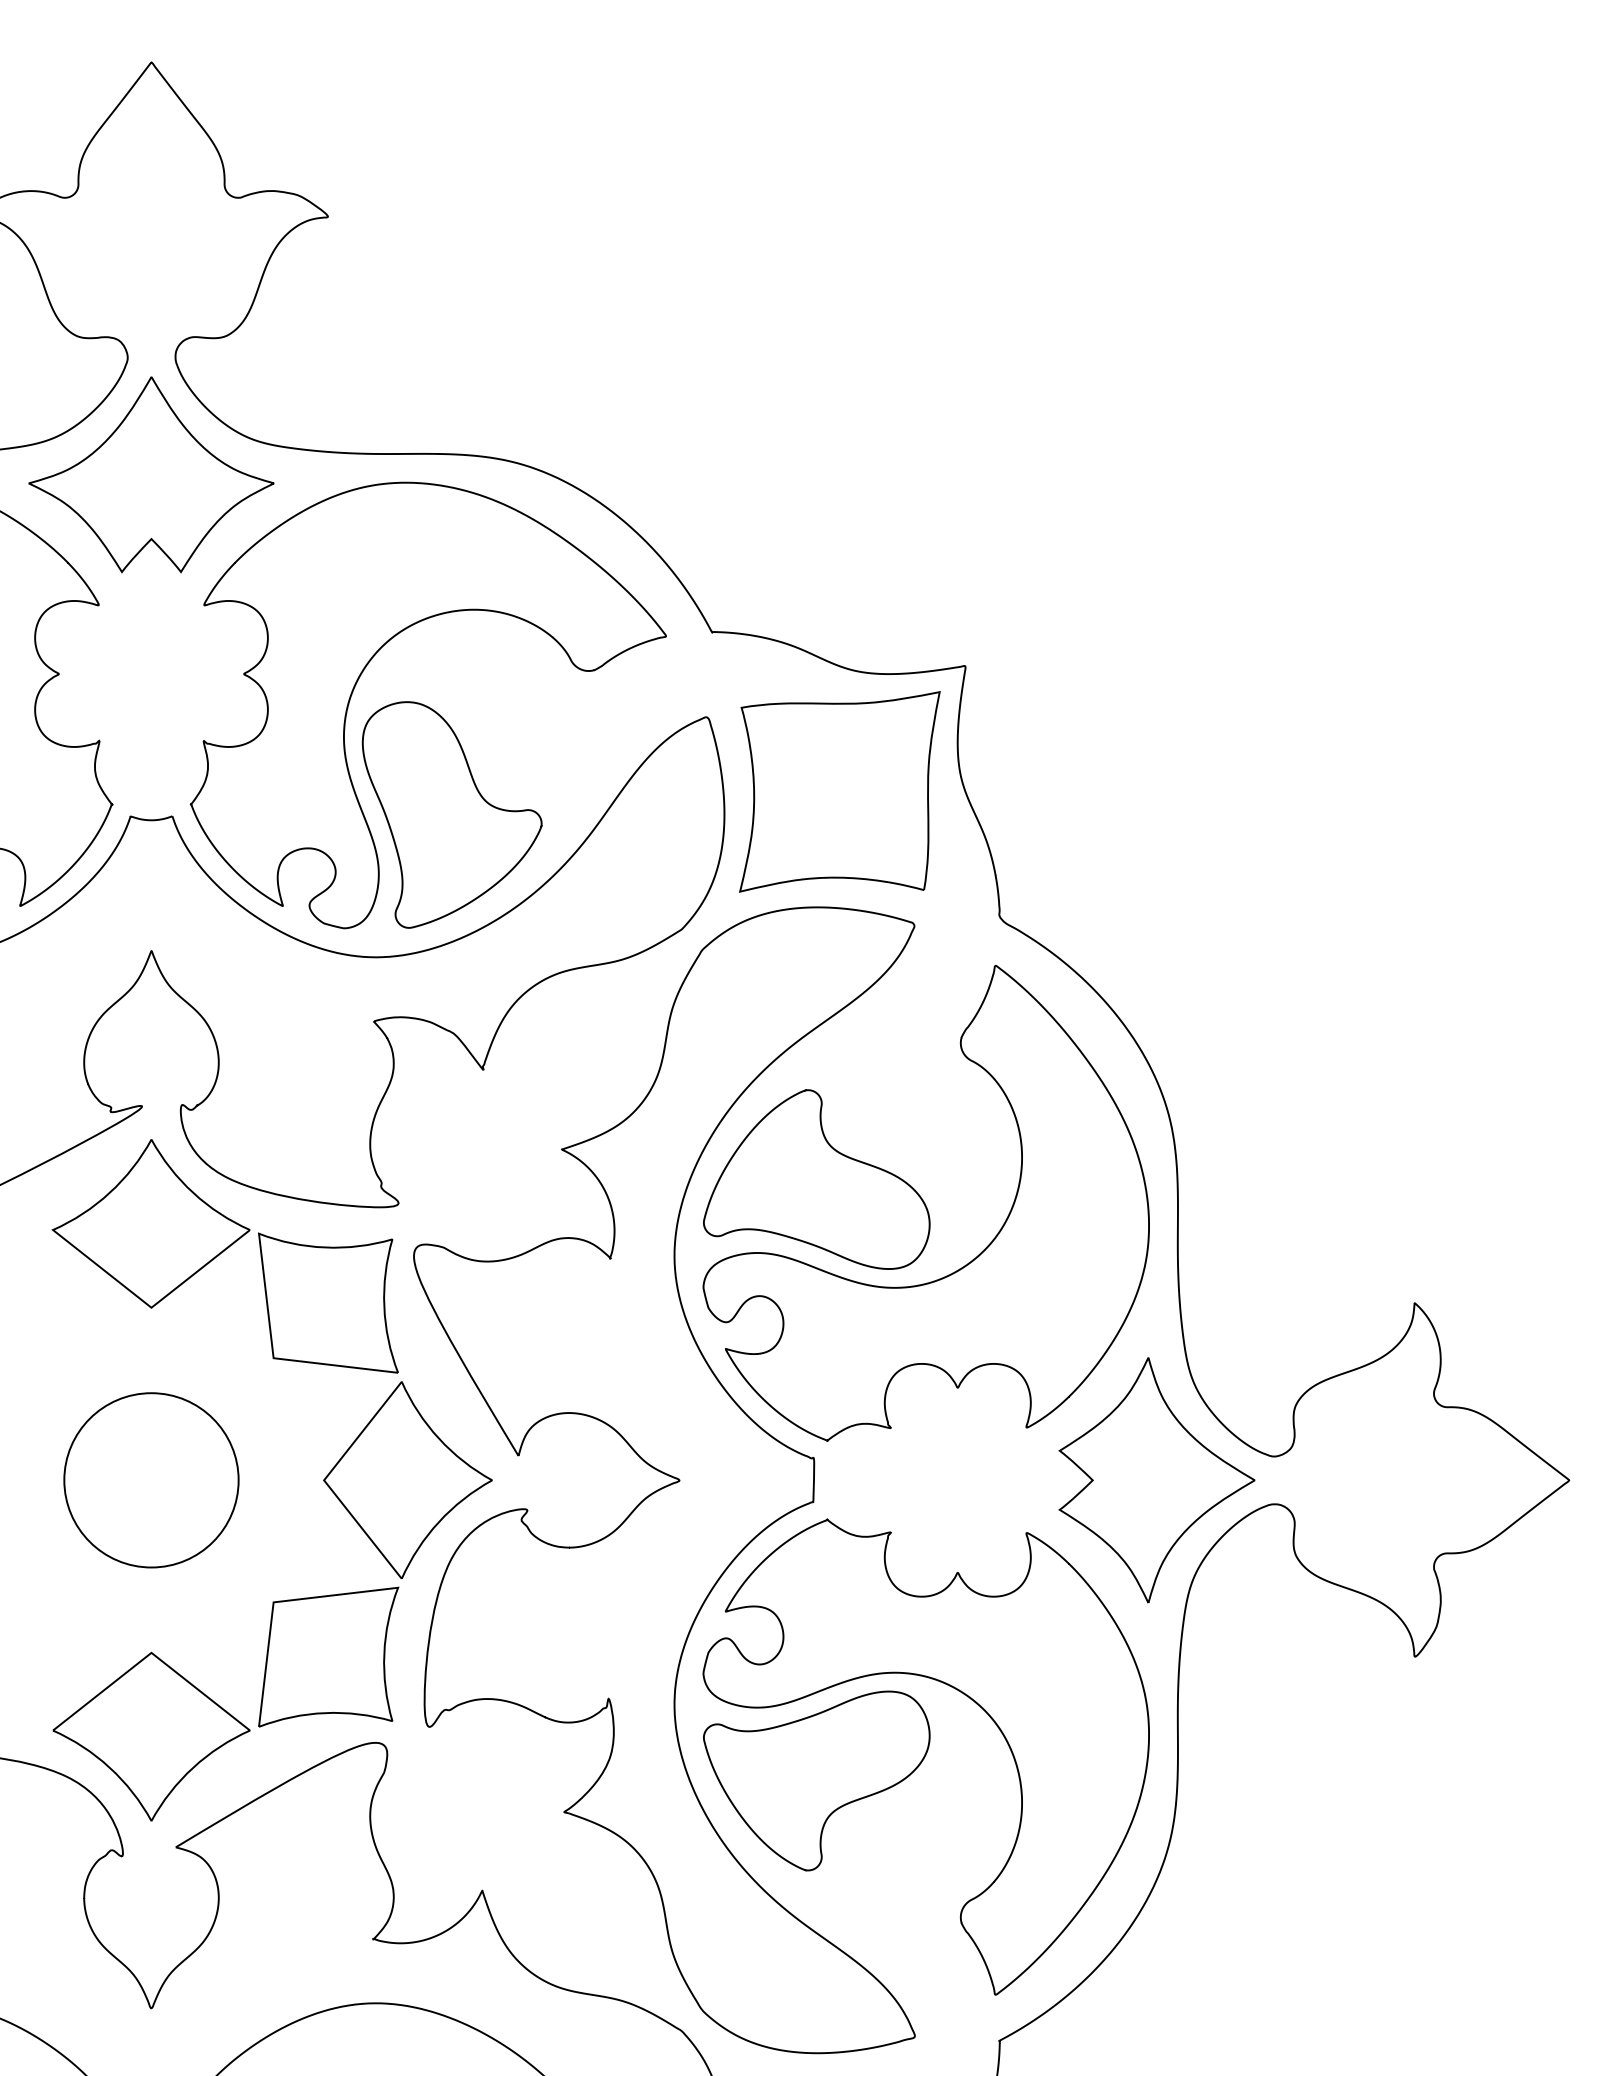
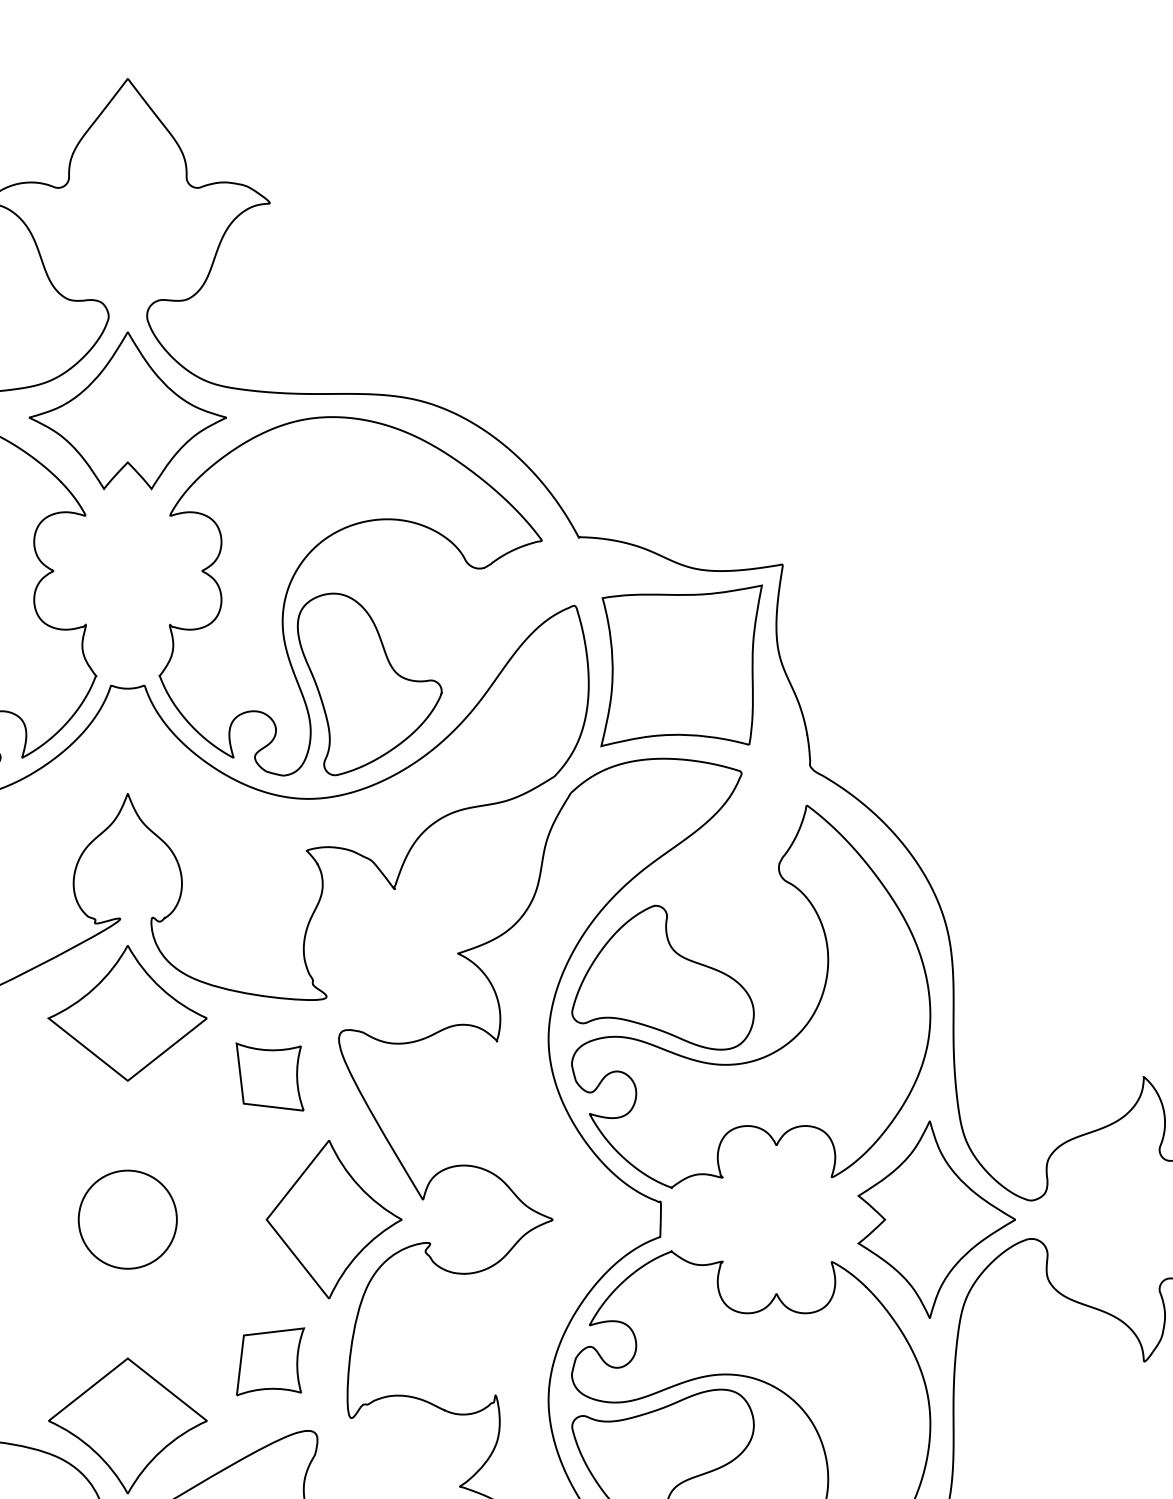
part: (328, 1302) -> (270, 1076), size x0.6
circle: (151, 1480) -> (127, 1219), size x0.7
part: (328, 1656) -> (270, 1361), size x0.6

